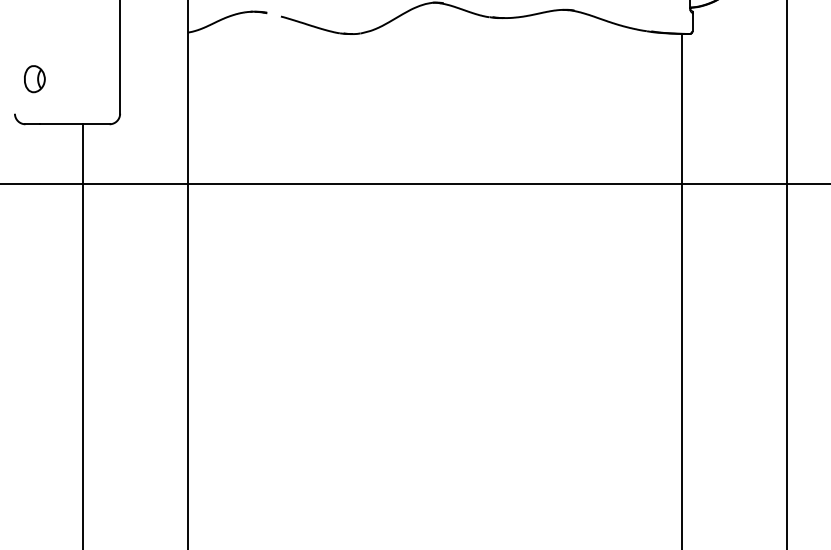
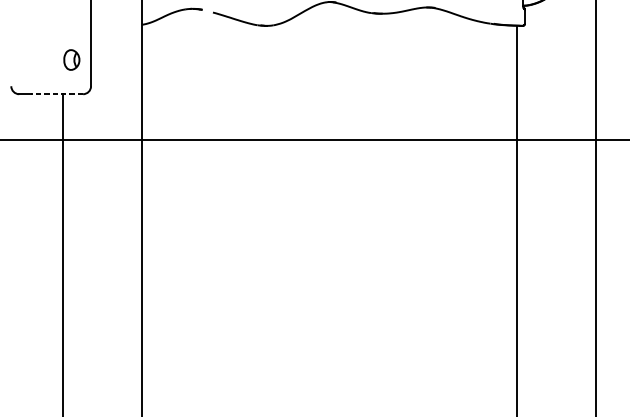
part: (34, 79) -> (71, 60), moved
line: (75, 124) -> (57, 94), solid -> dashed

